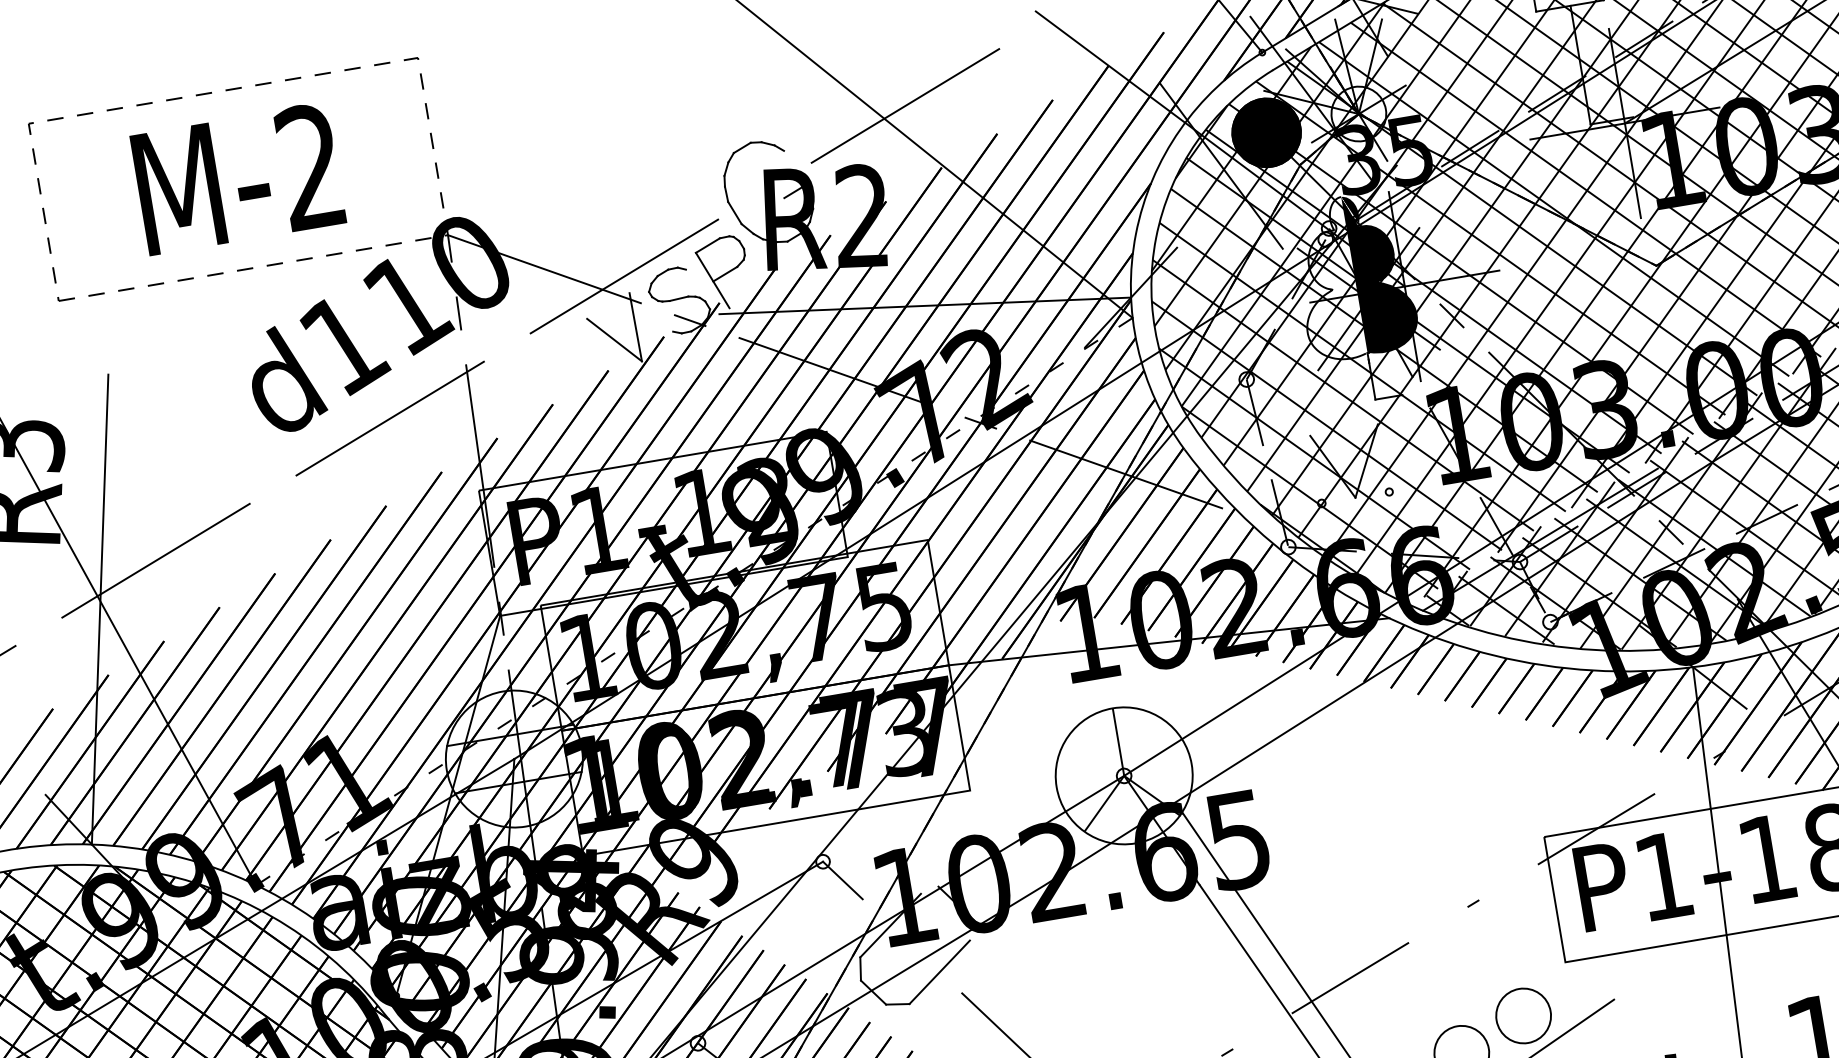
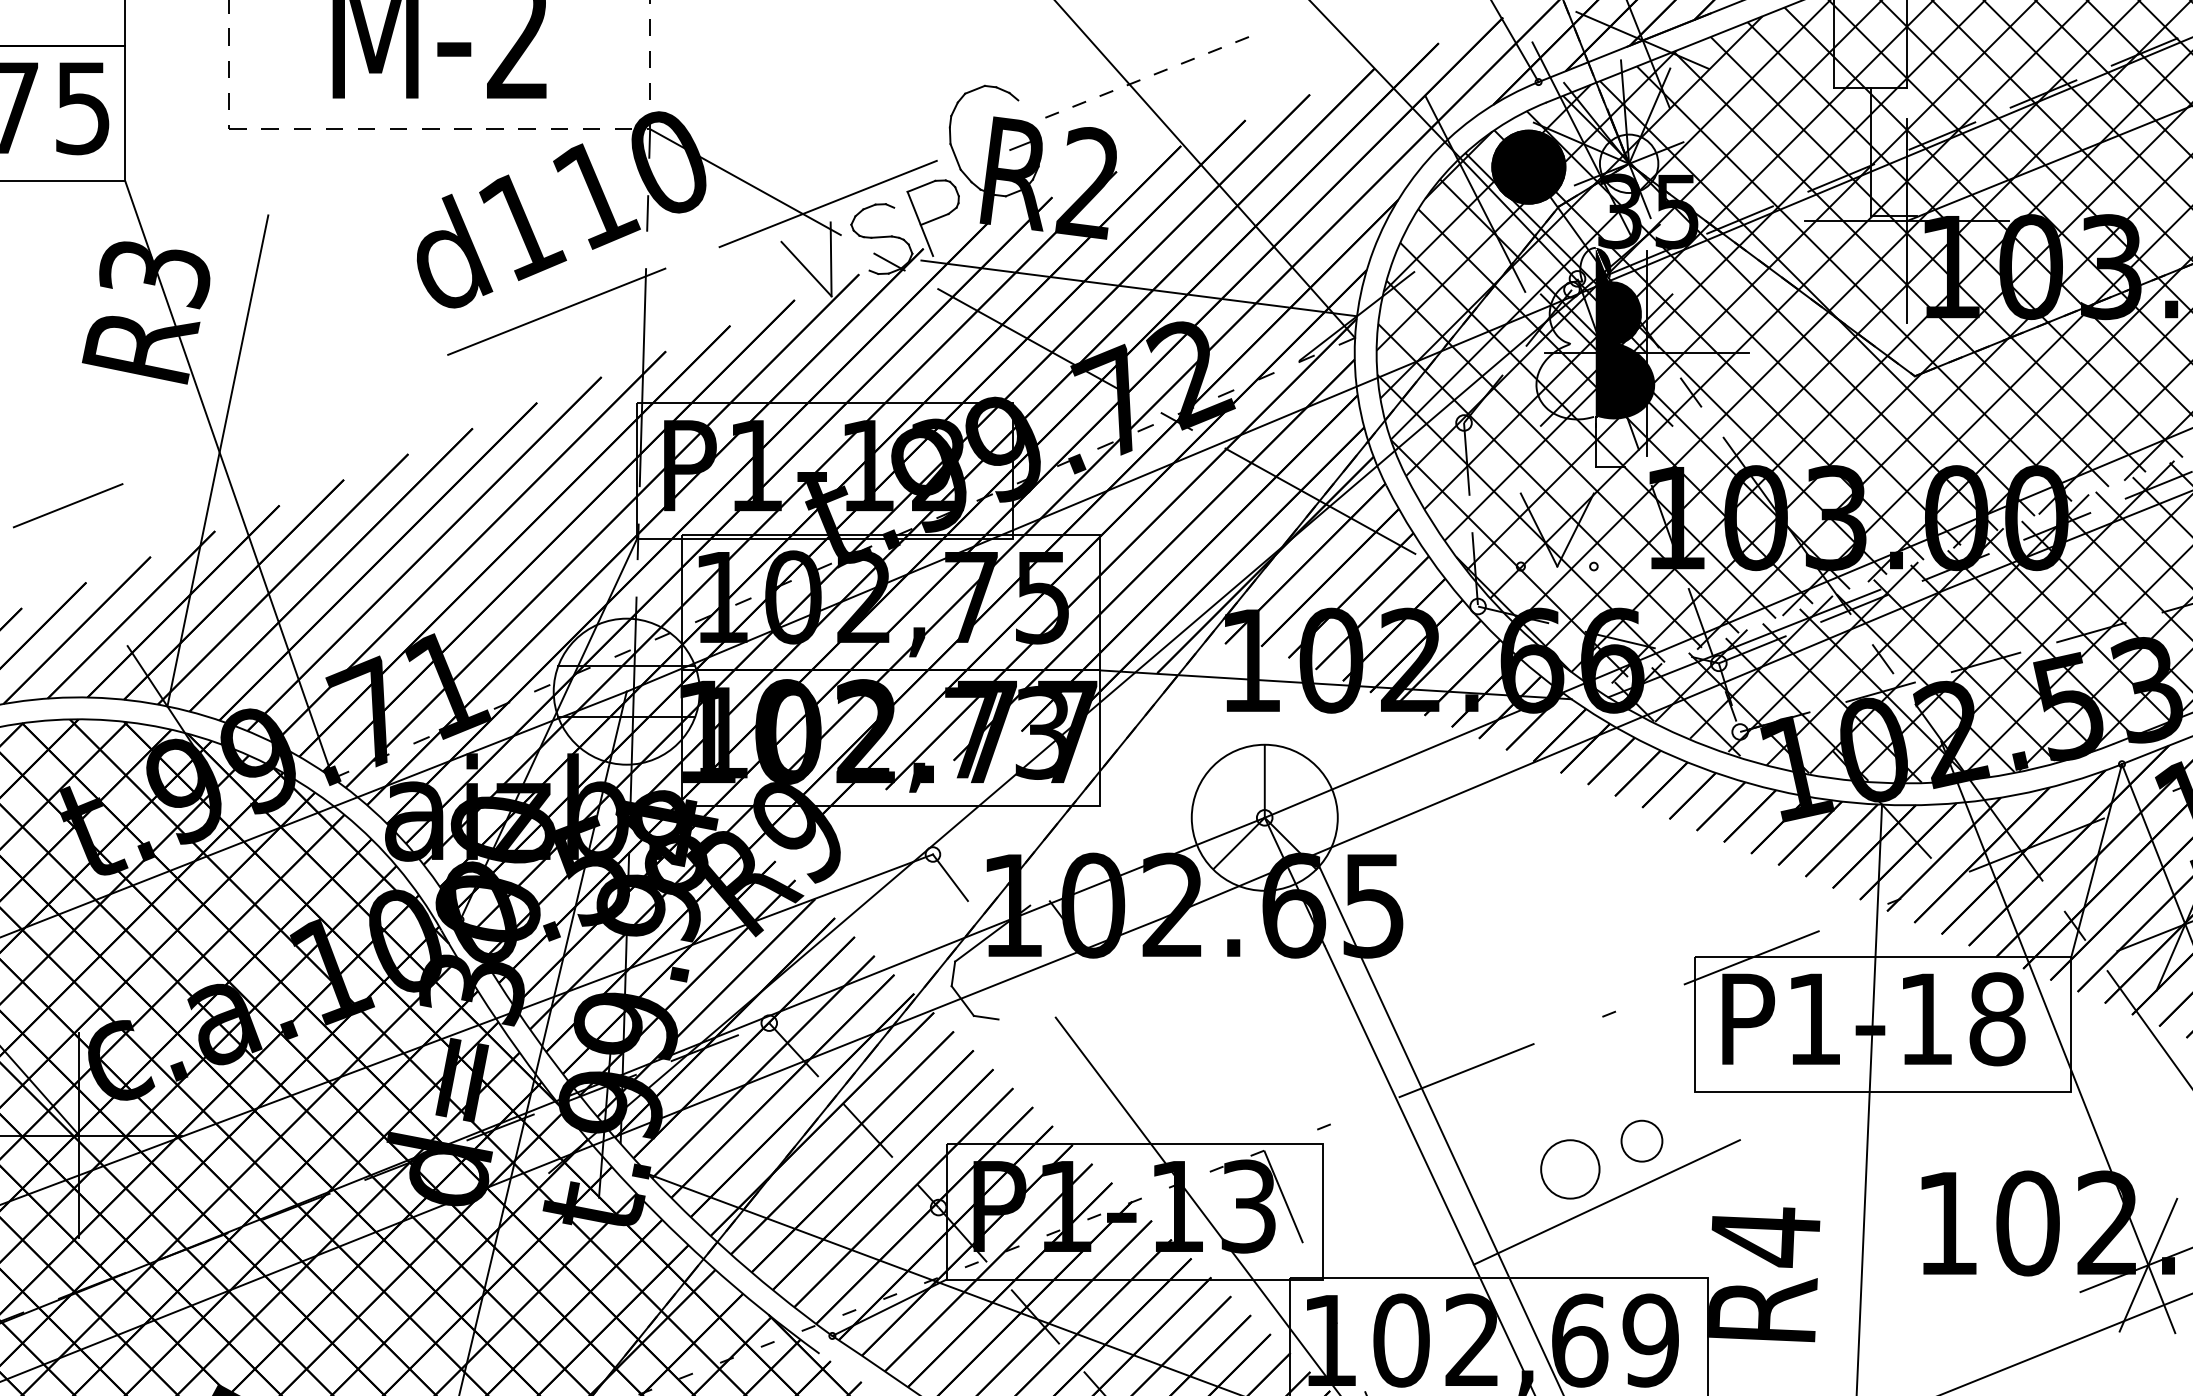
line: (905, 105) -> (1153, 74), solid -> dashed
line: (155, 560) -> (284, 419), removed
line: (939, 972) -> (1035, 991), removed
circle: (1523, 1016) -> (1641, 1141), size x0.7

